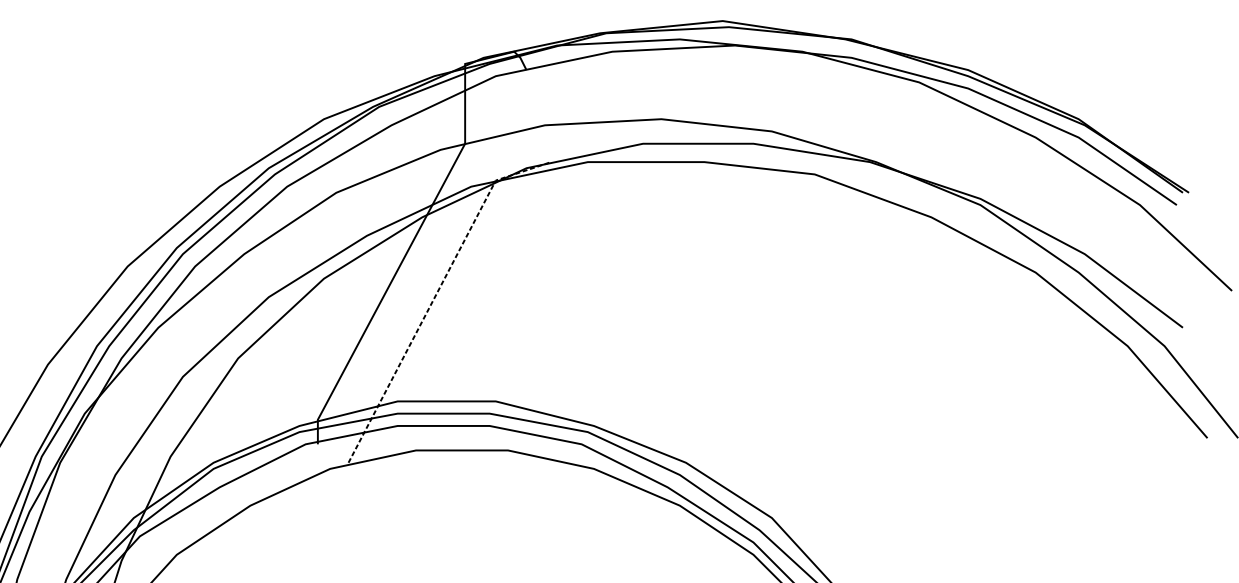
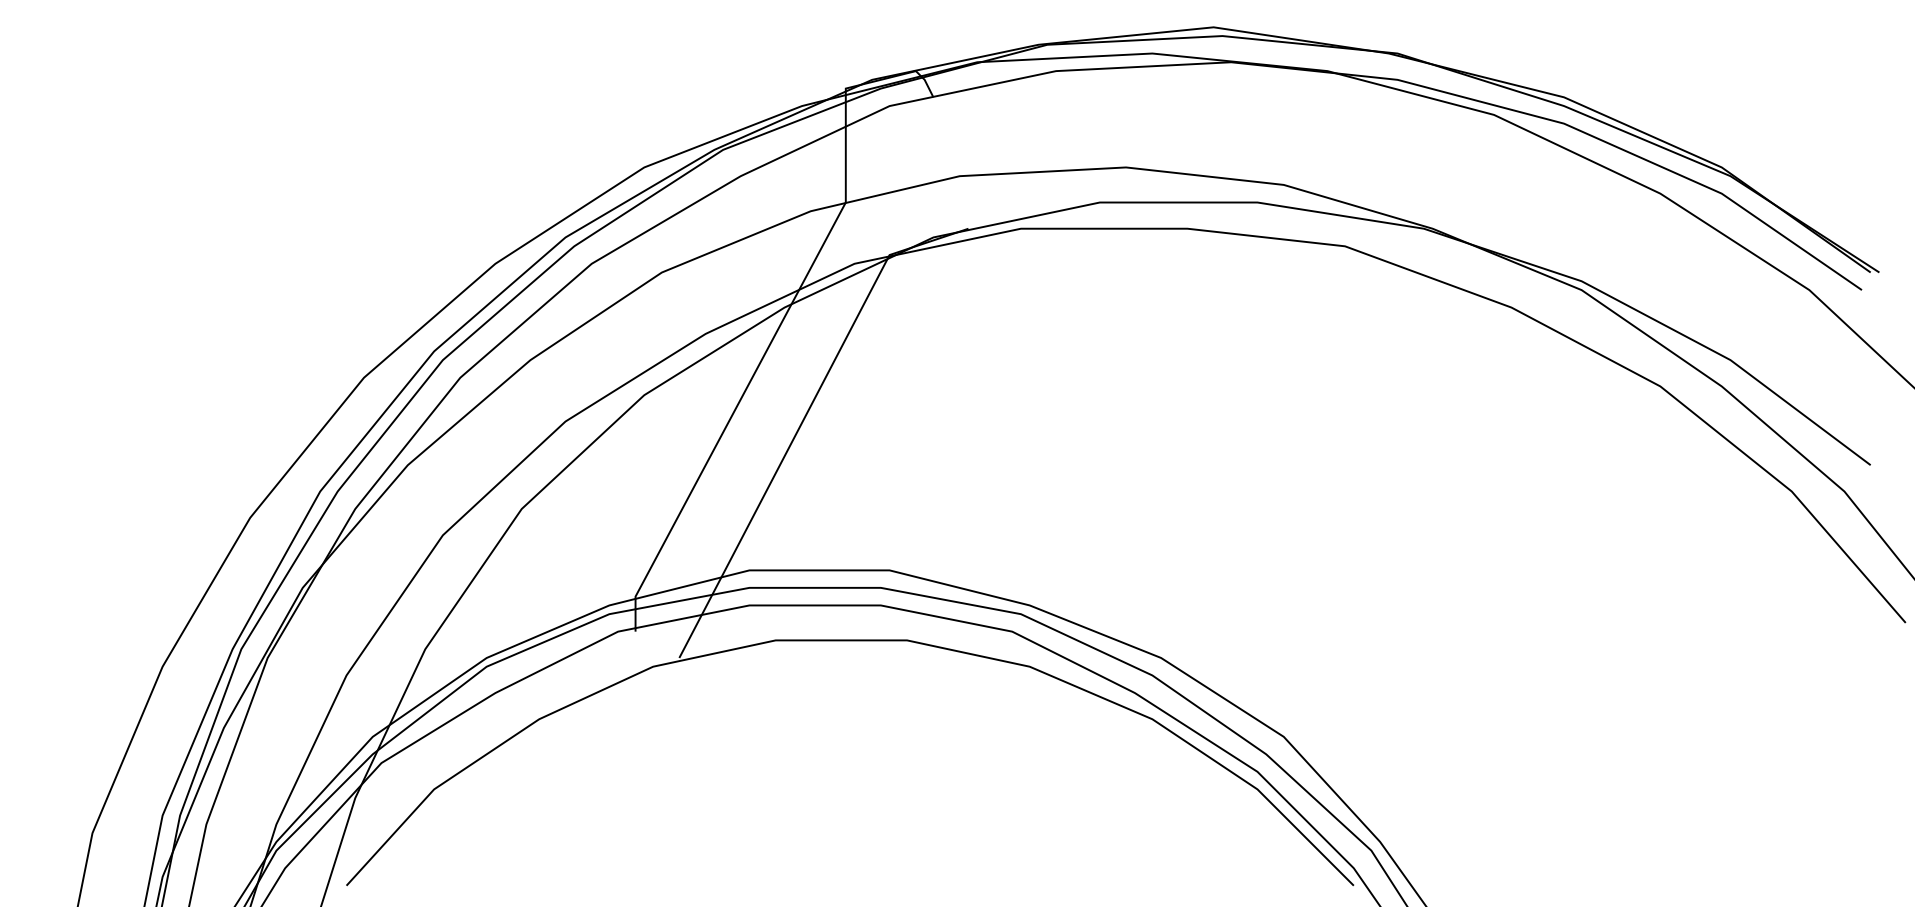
line: (436, 295) -> (804, 418), dashed -> solid

